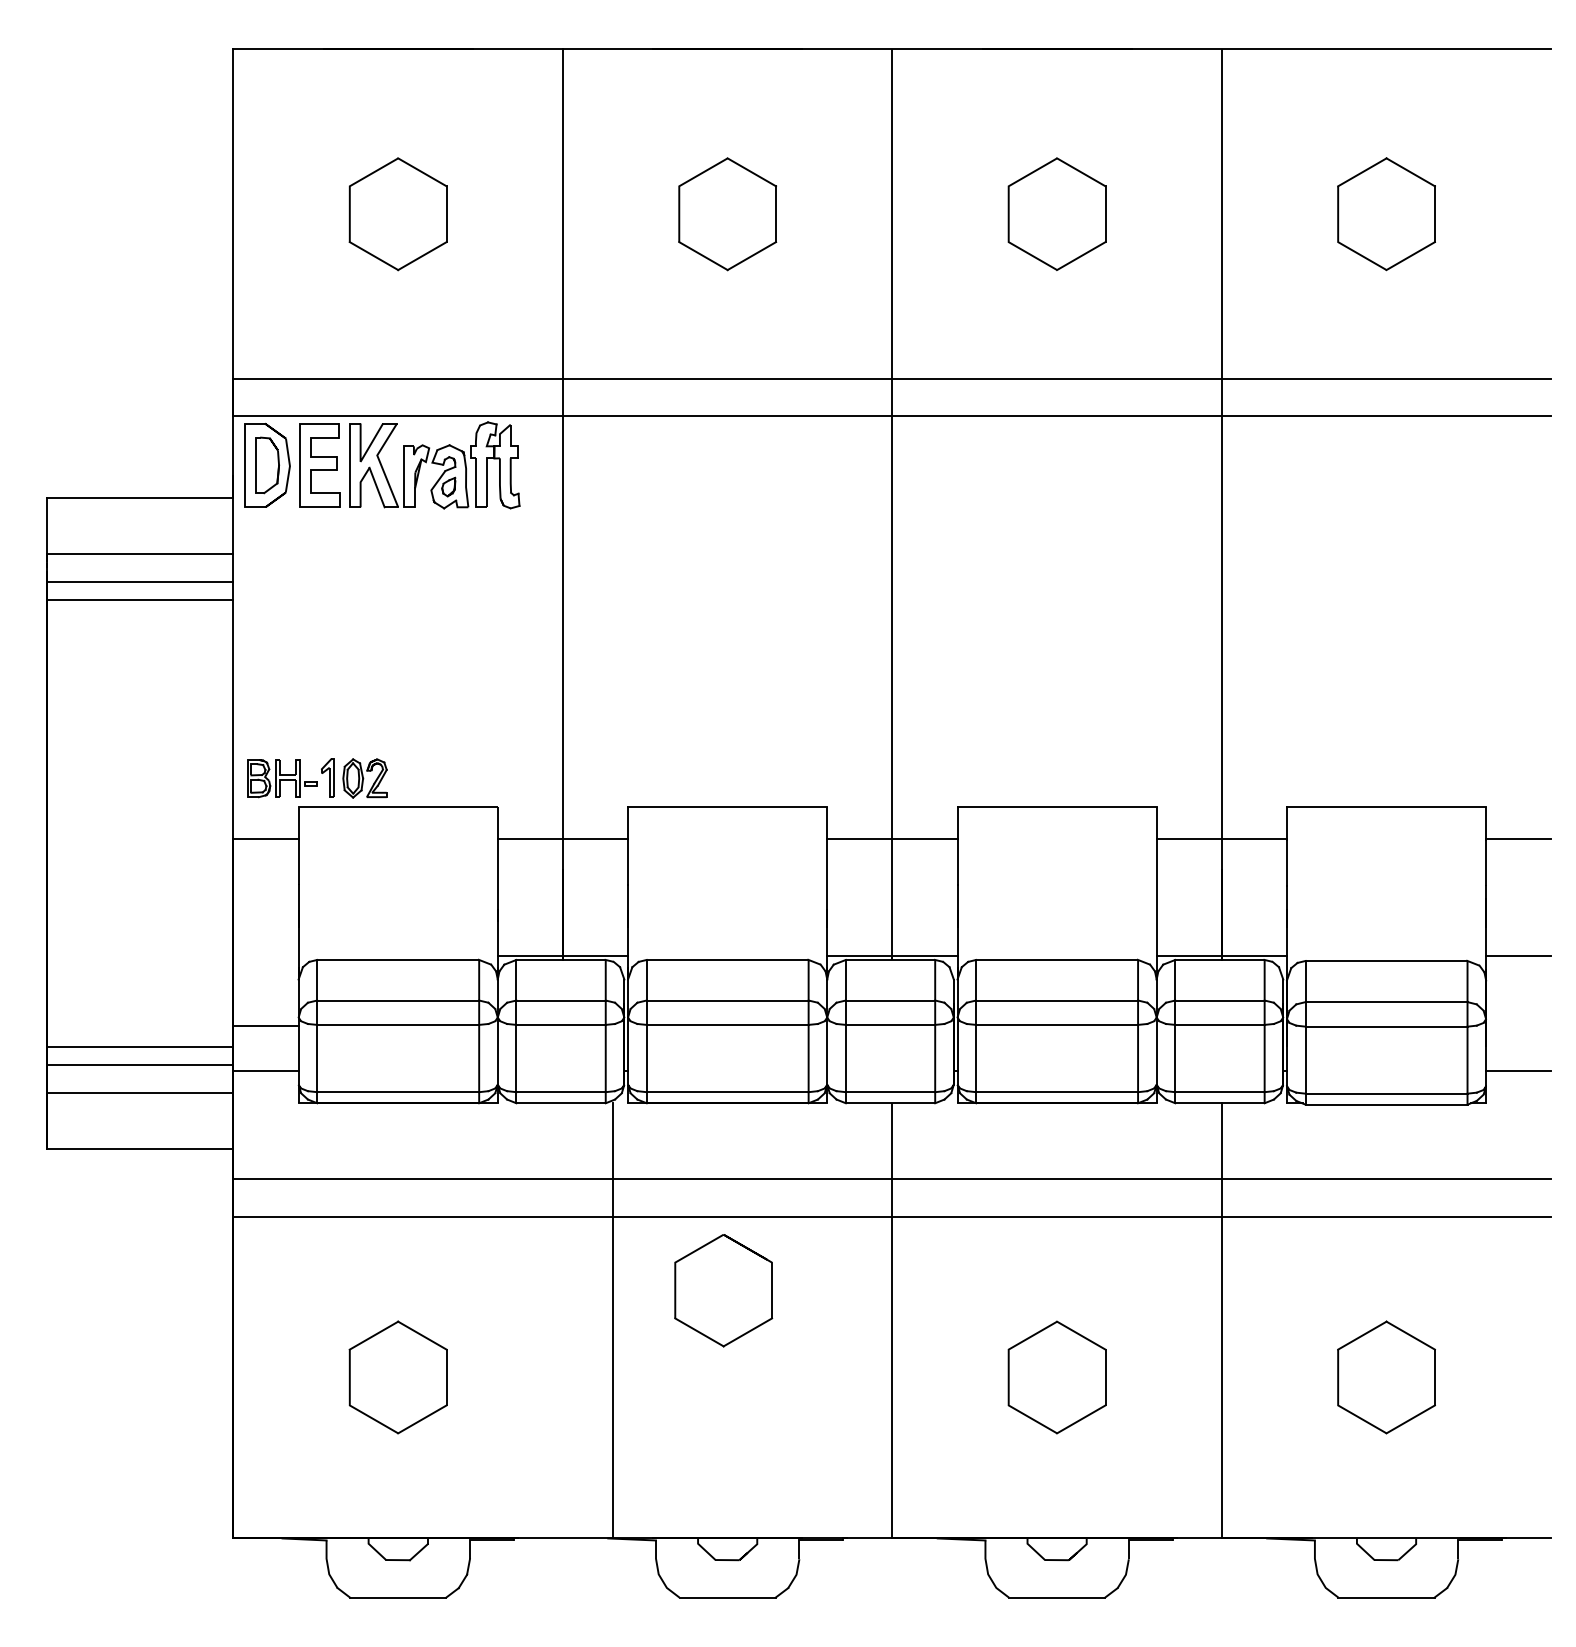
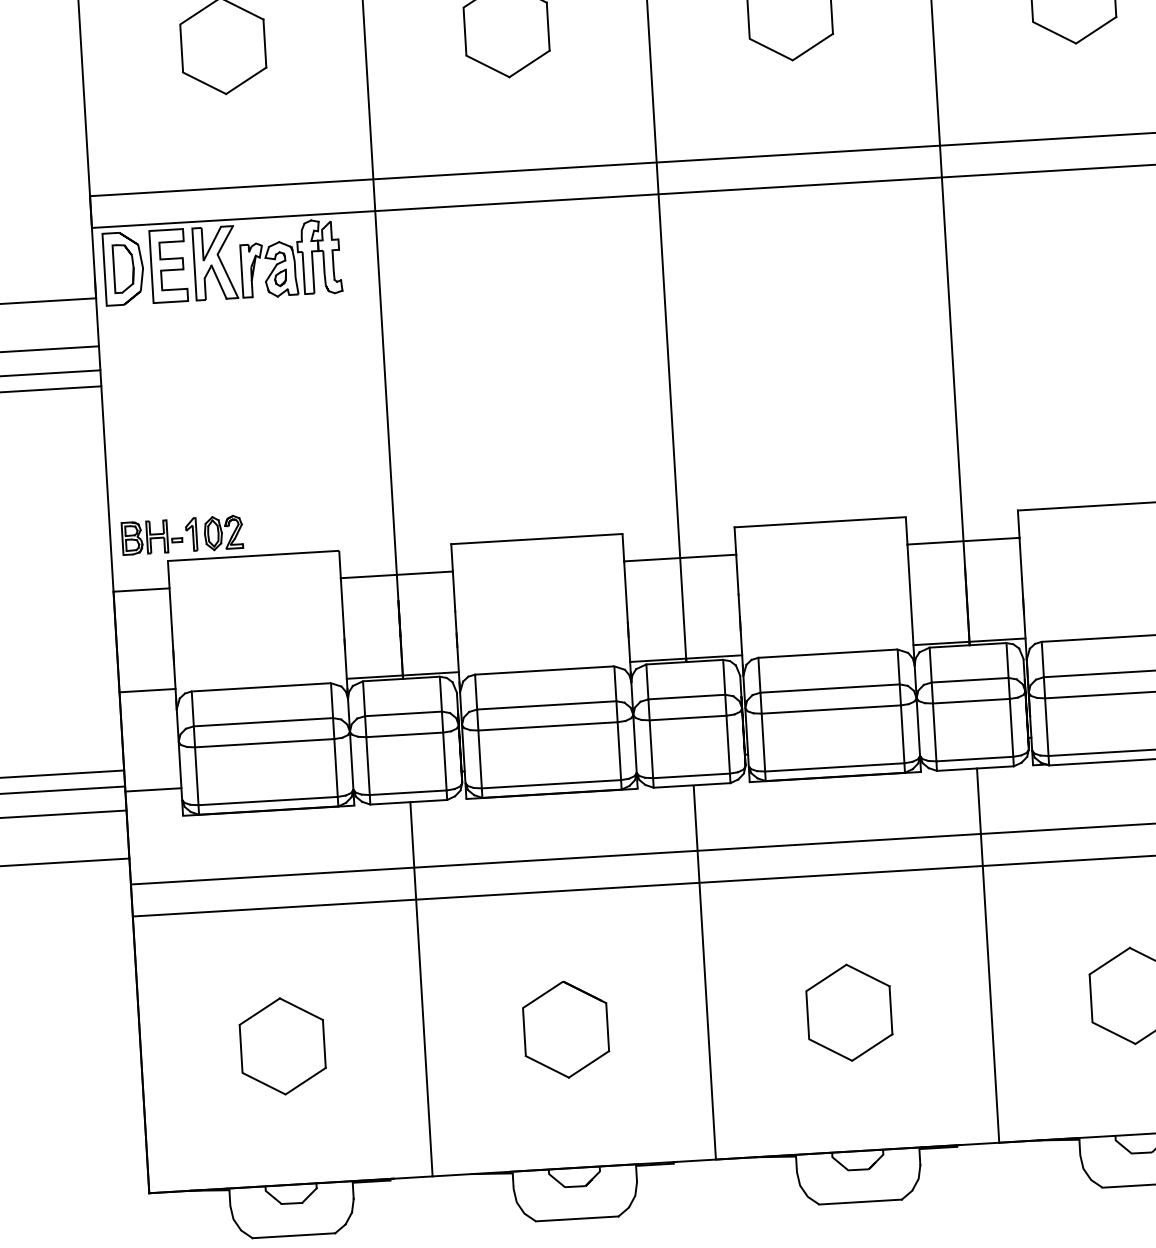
line: (265, 1025) -> (147, 690), moved
part: (723, 1290) -> (565, 1029), moved
line: (612, 1320) -> (421, 989), moved

